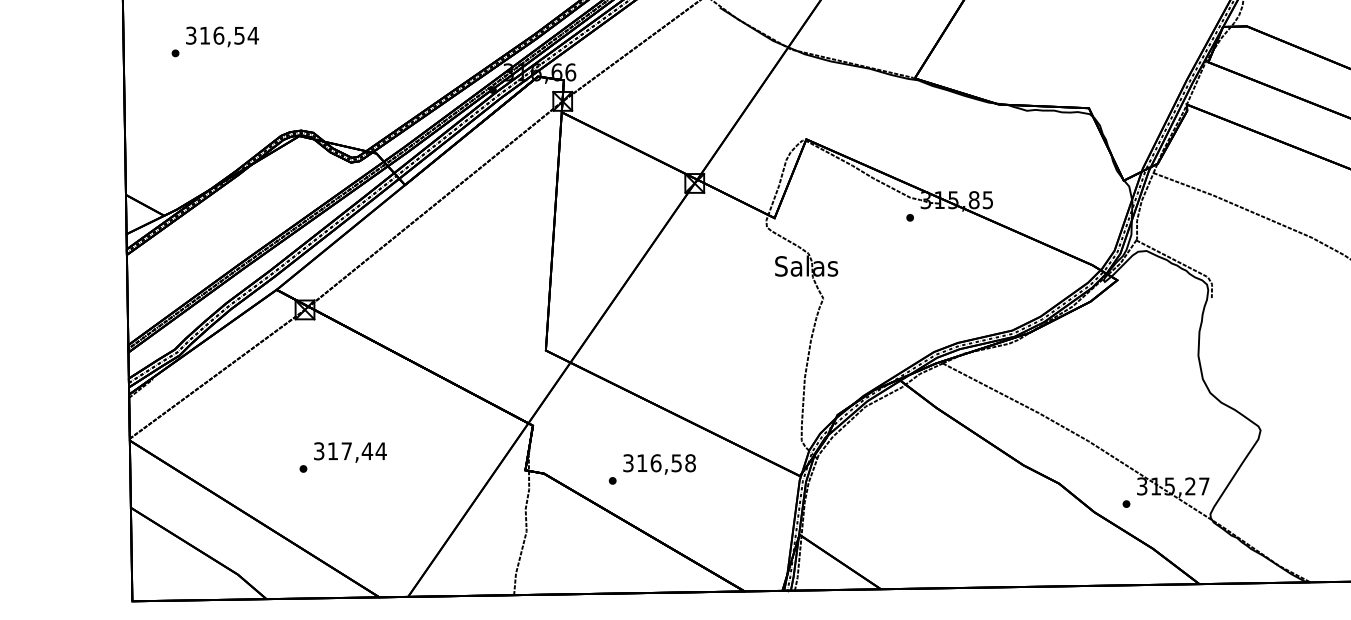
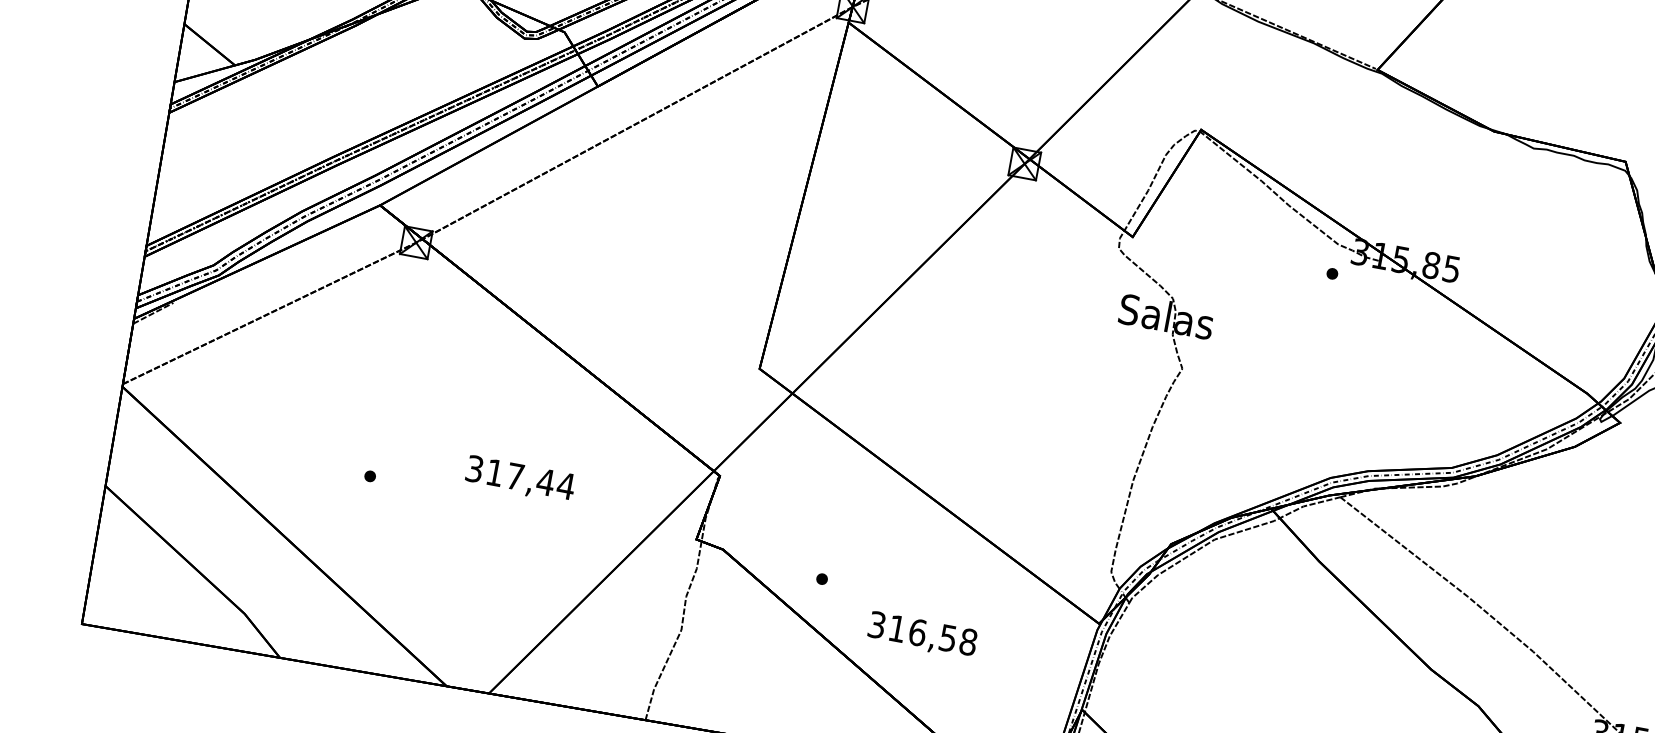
text: (350, 452) -> (520, 479), moved
text: (659, 464) -> (922, 635), moved

